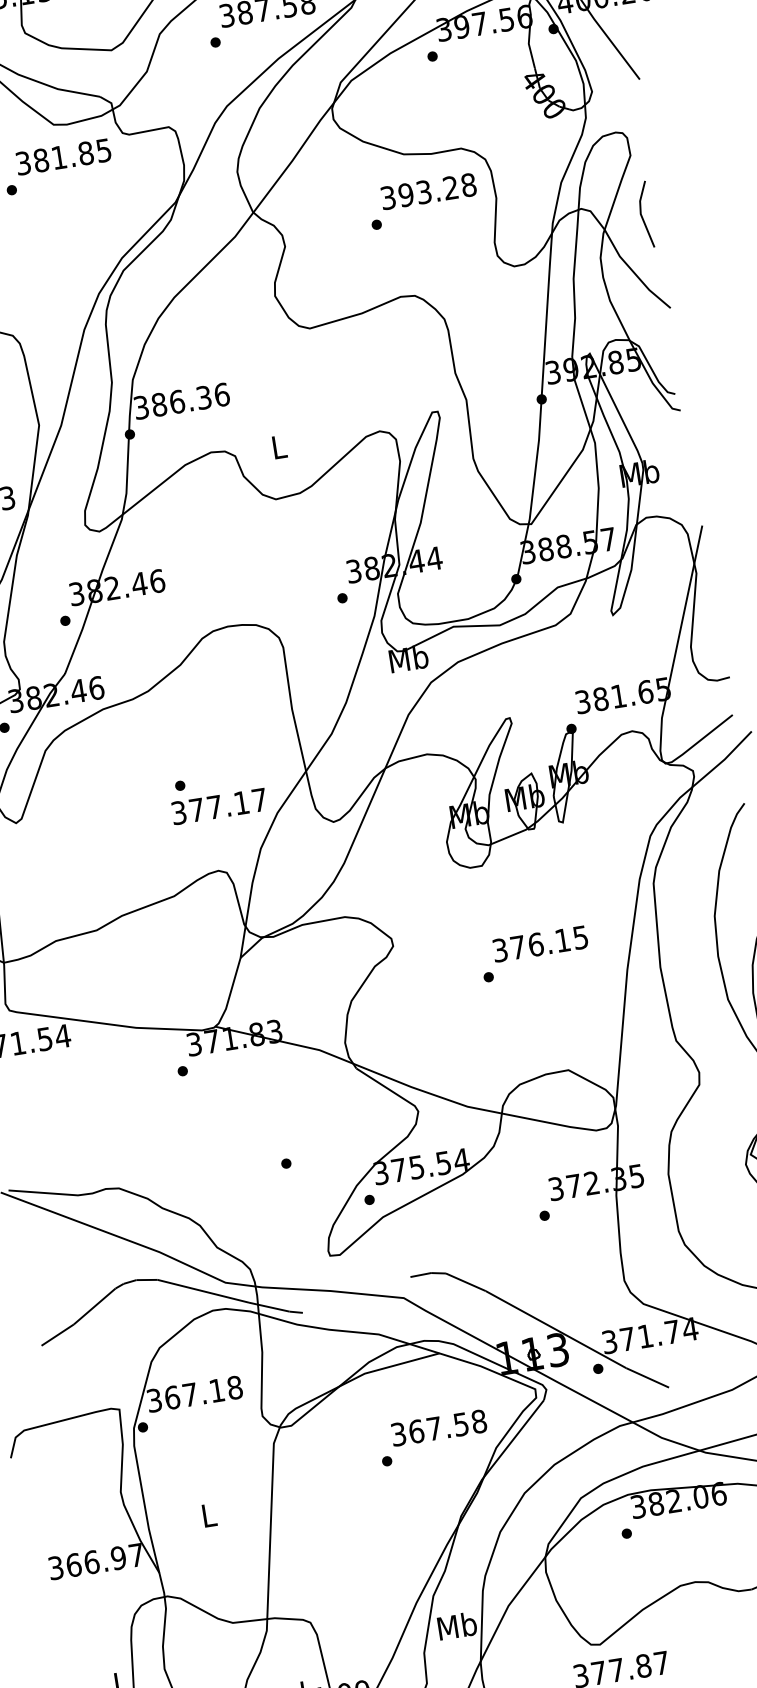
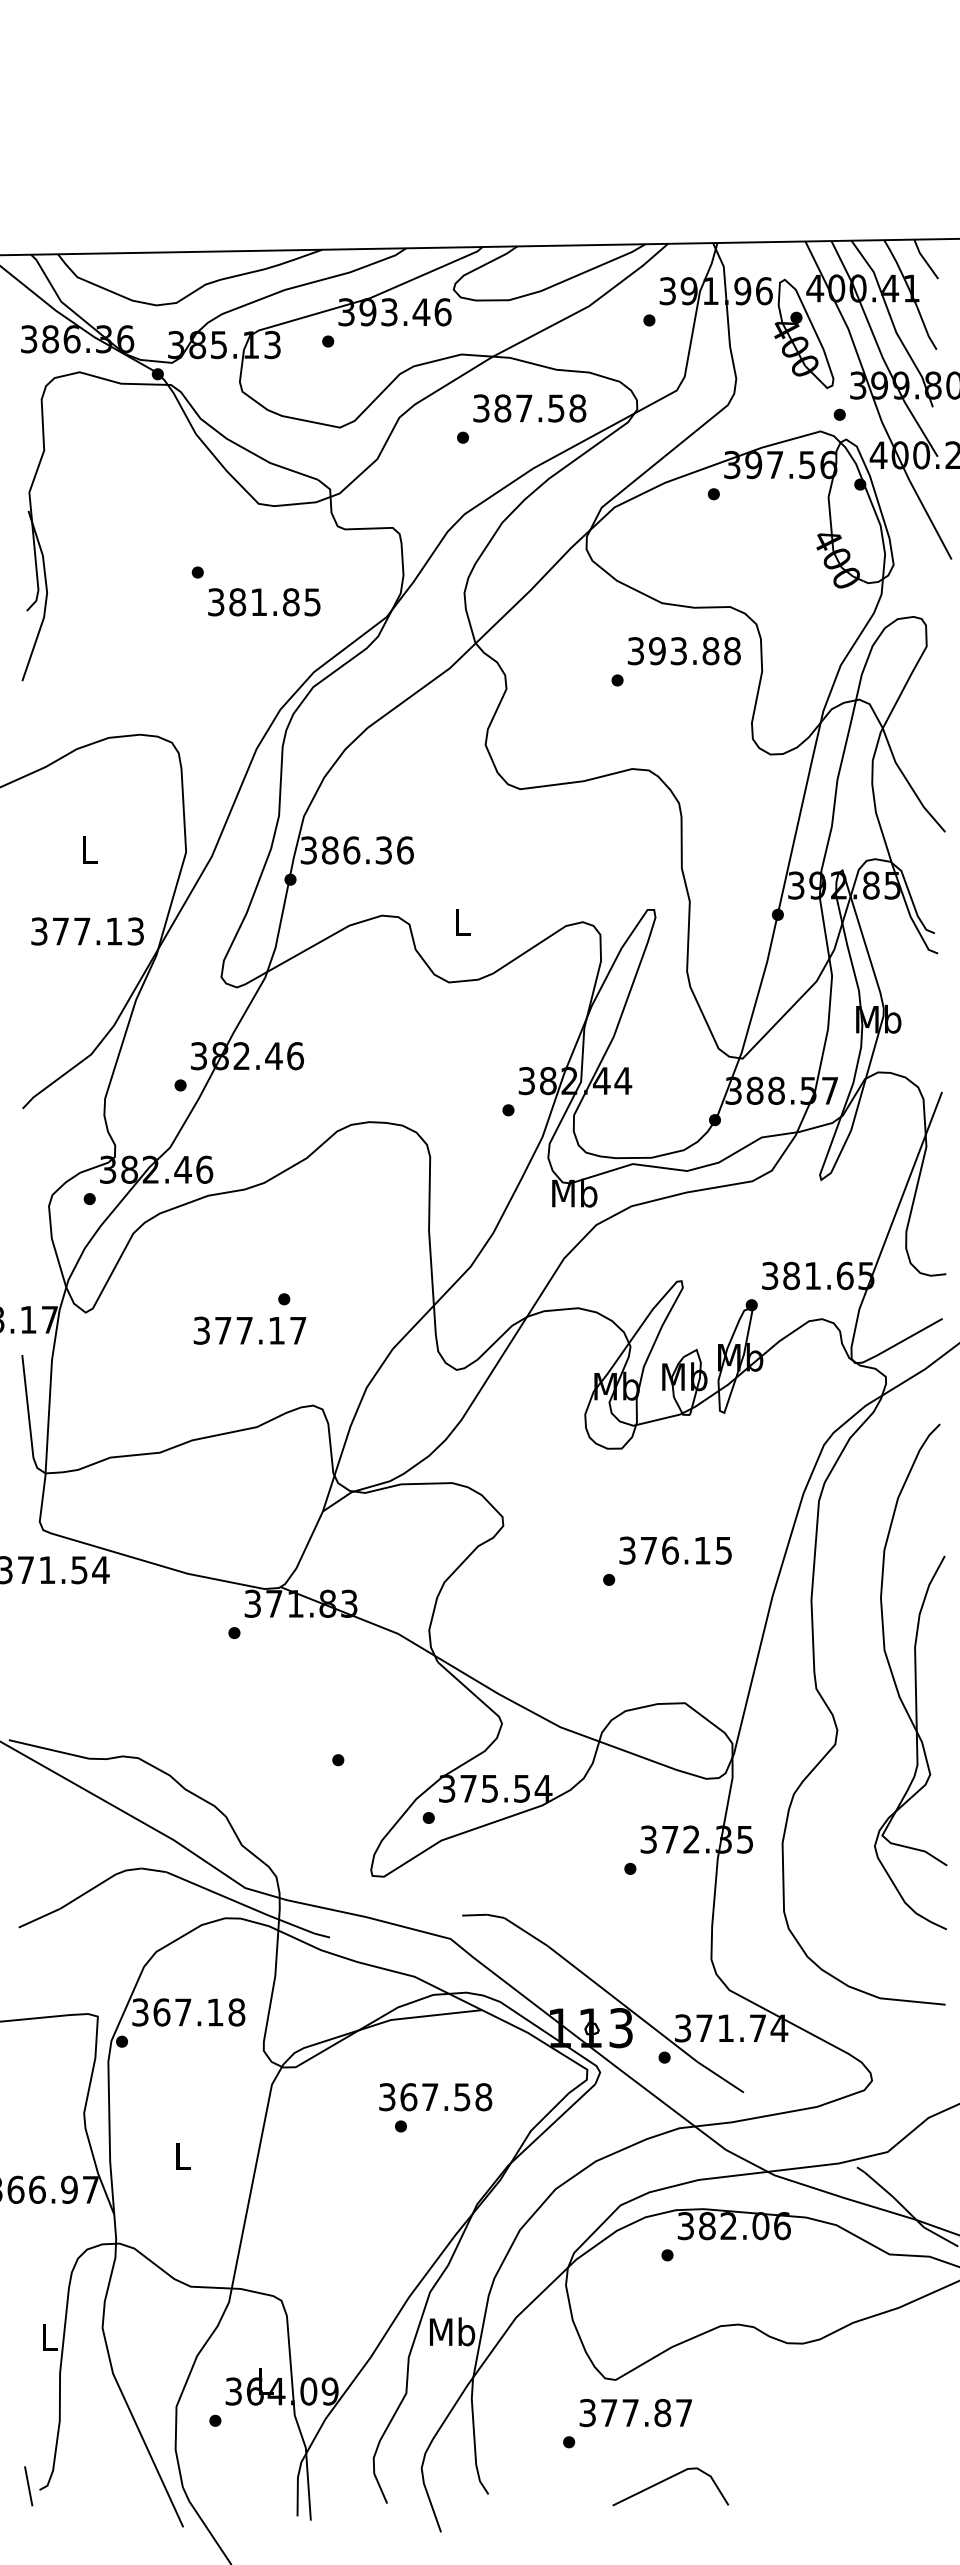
text: (63, 157) -> (264, 602), moved
text: (450, 188) -> (710, 651), 393.28 -> 393.88
line: (642, 215) -> (929, 718), removed
text: (218, 806) -> (249, 1330), moved
text: (438, 1428) -> (435, 2097), moved

